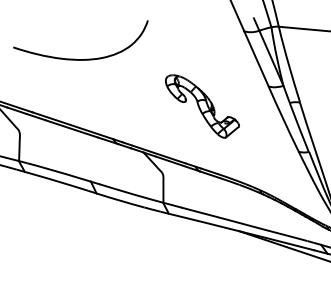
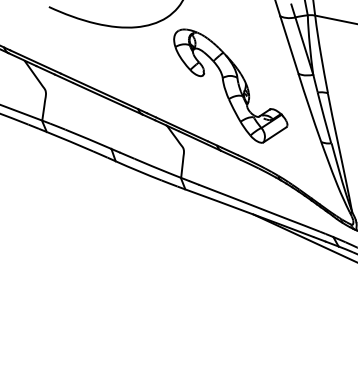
part: (202, 105) -> (230, 85), size x1.67

